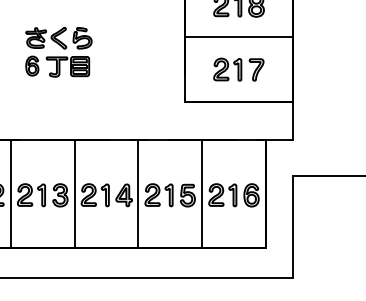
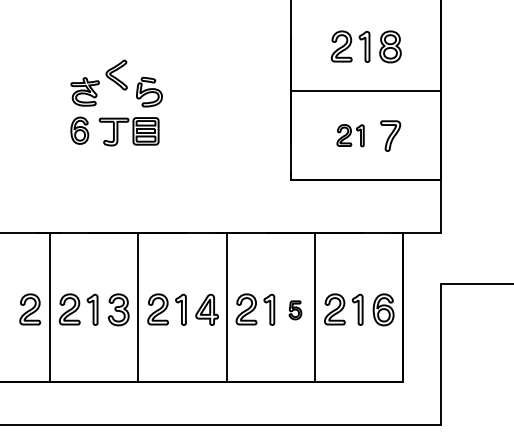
part: (58, 37) -> (116, 74), moved
part: (227, 69) -> (350, 135), size x0.7
part: (187, 195) -> (295, 310), size x0.6

